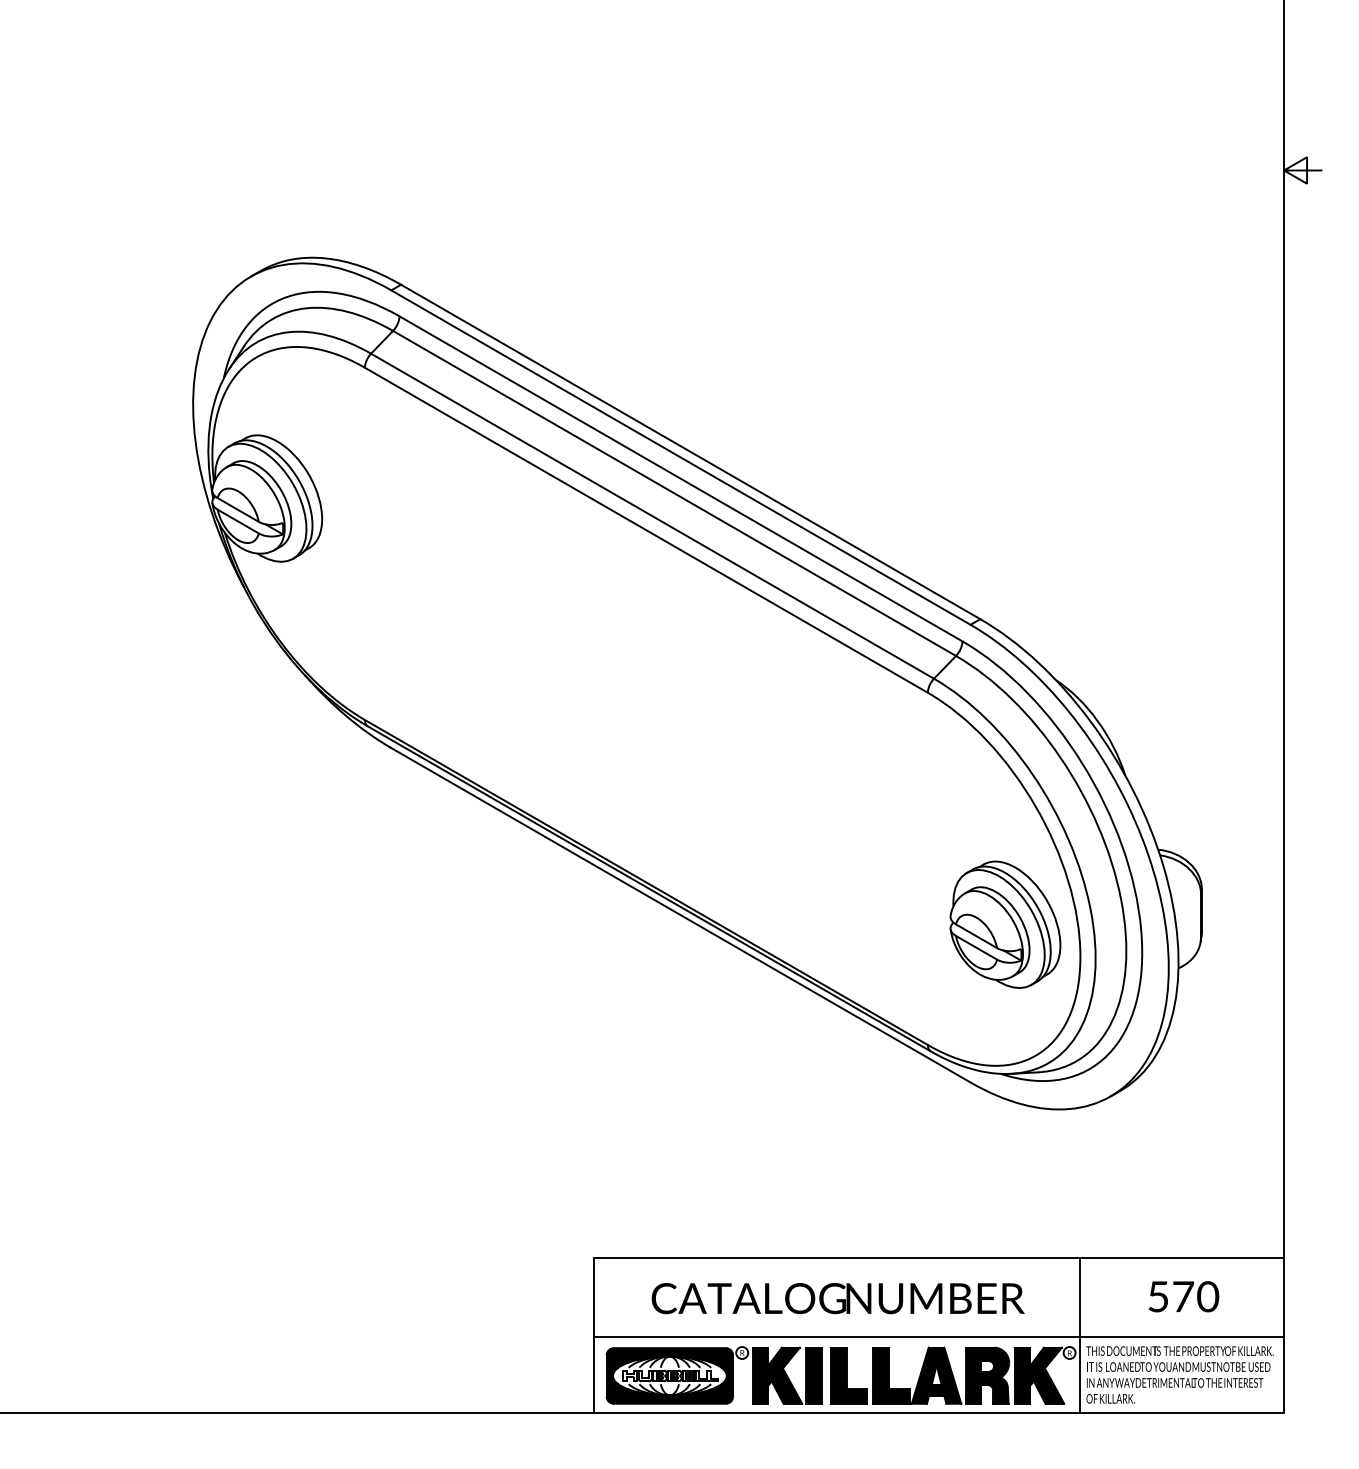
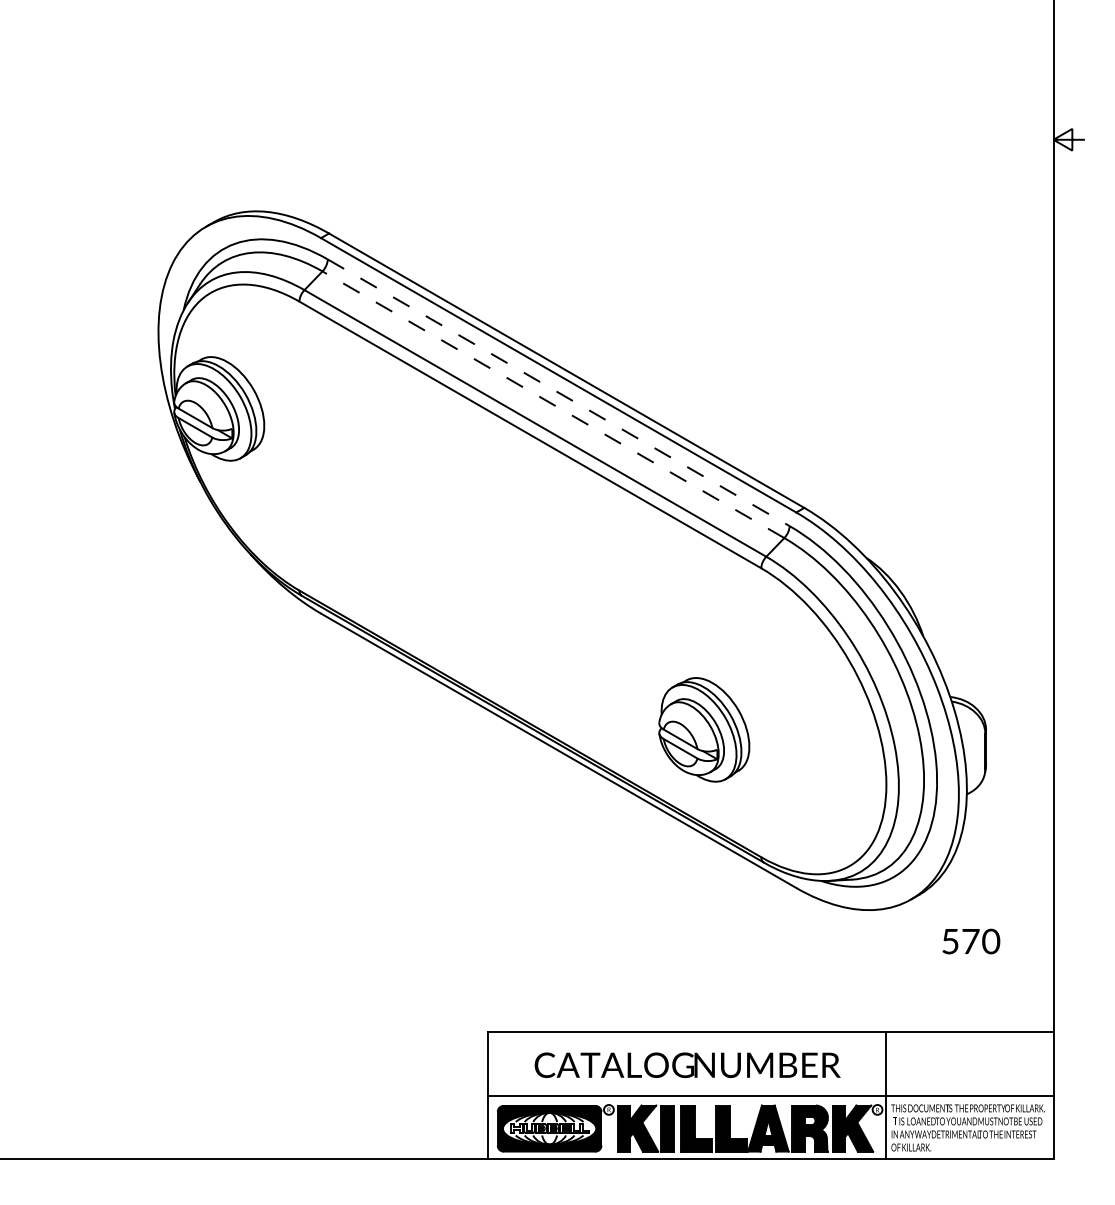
line: (681, 479) -> (559, 393), solid -> dashed
line: (674, 493) -> (553, 404), solid -> dashed
part: (1005, 924) -> (704, 729), moved
text: (1183, 1296) -> (970, 941), moved

